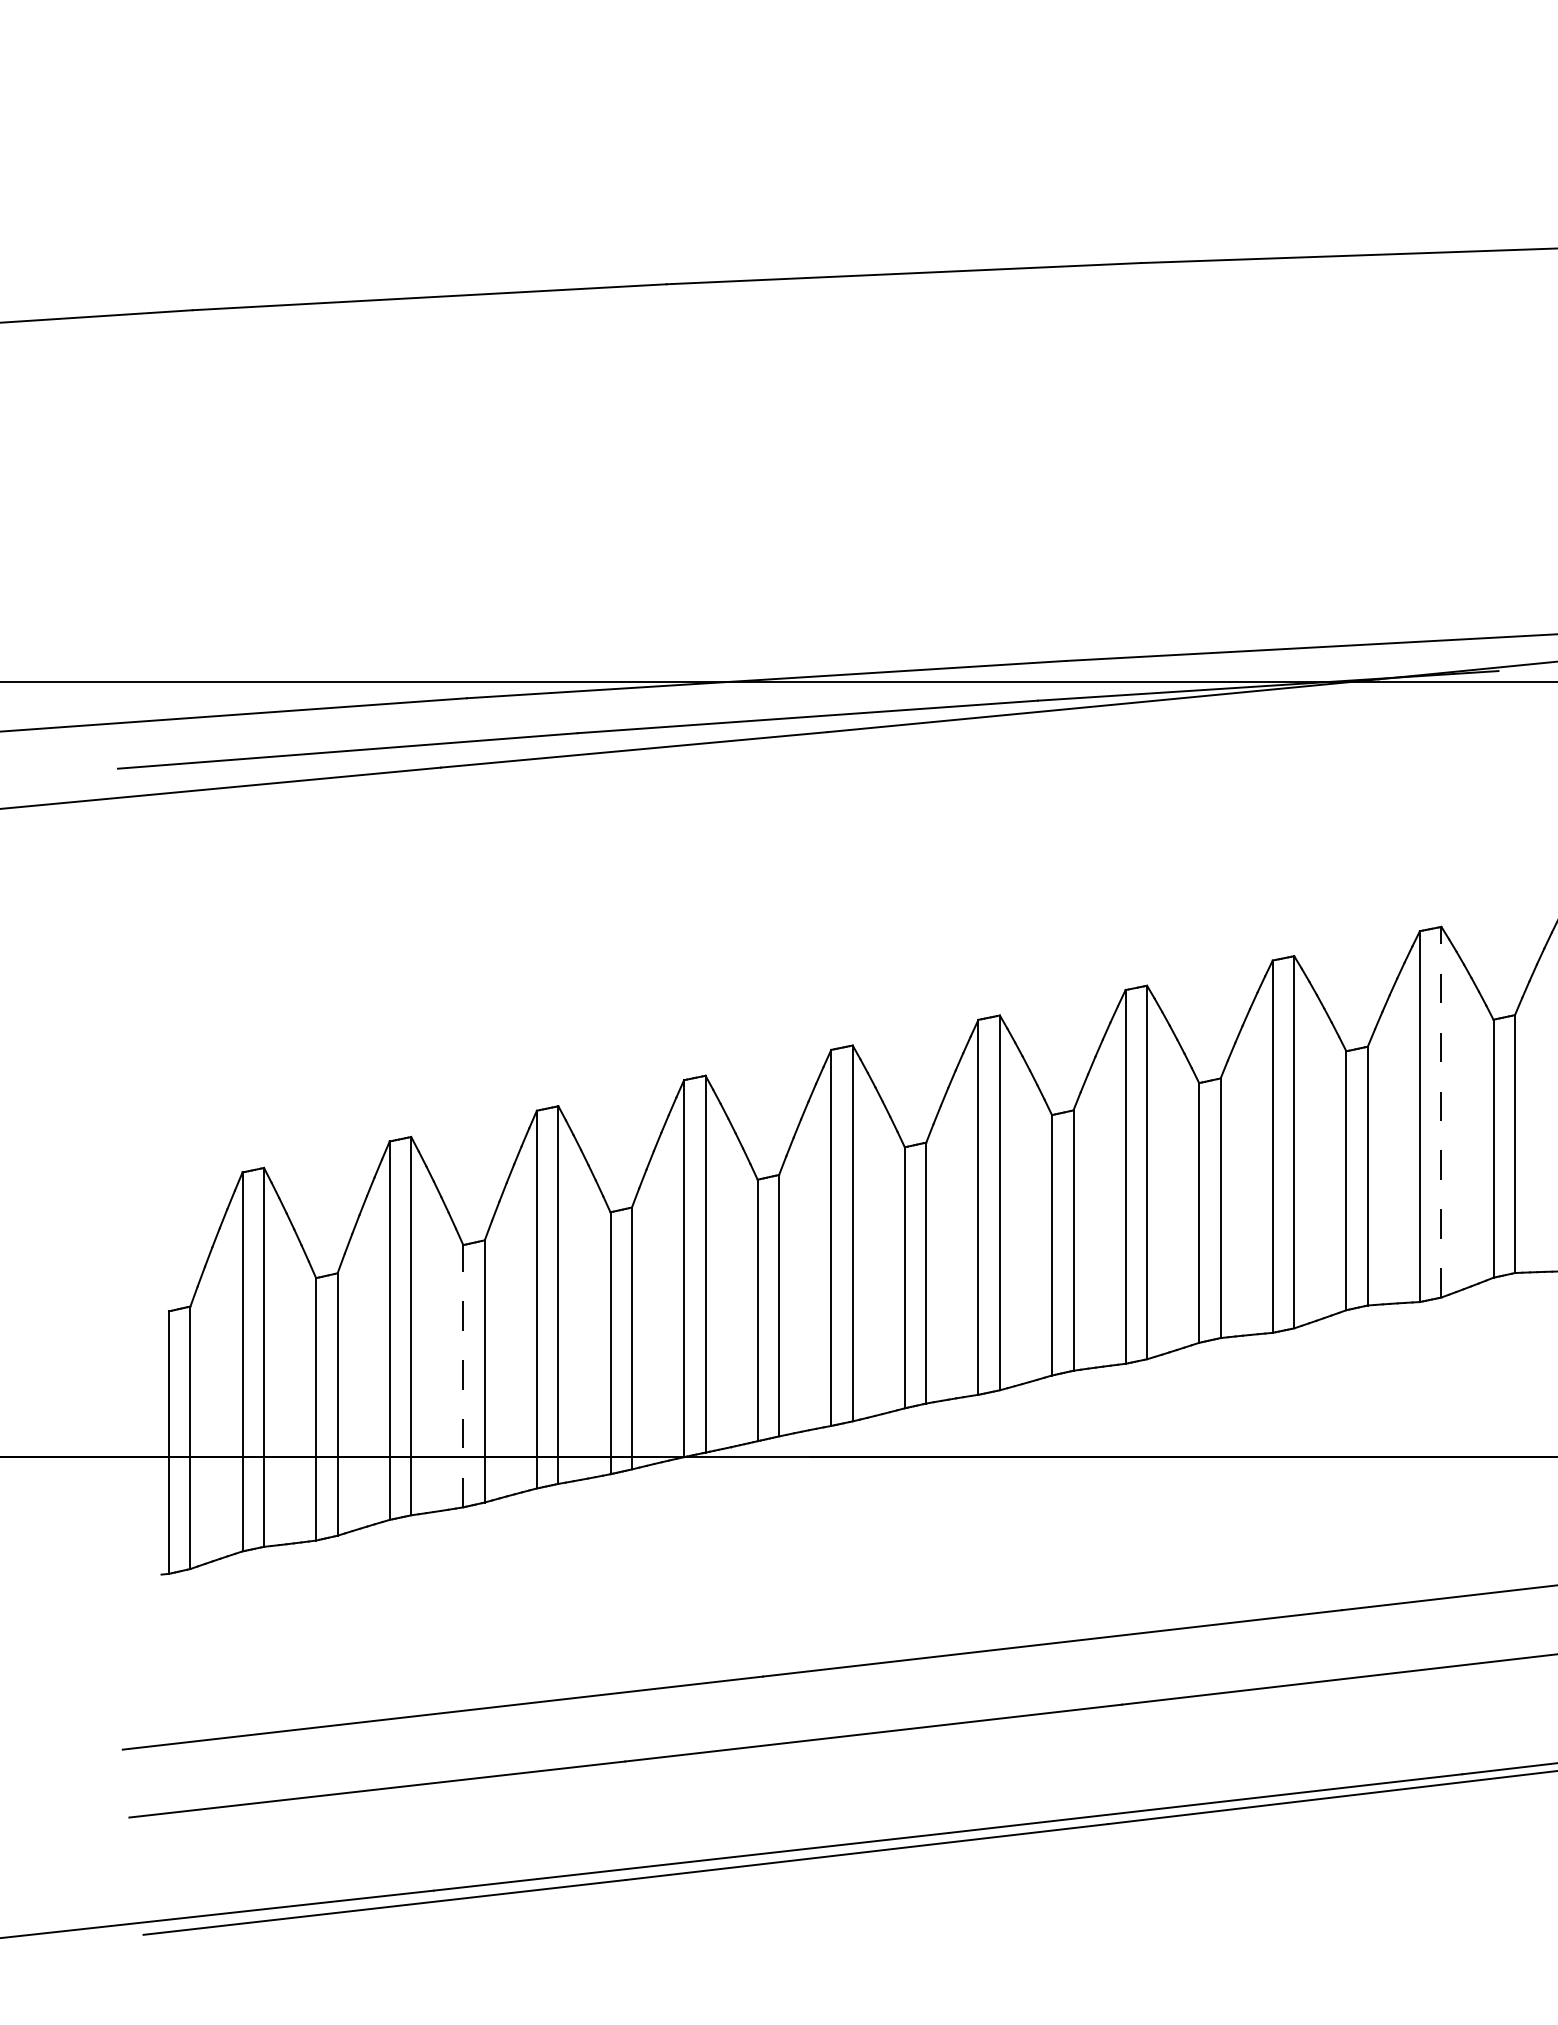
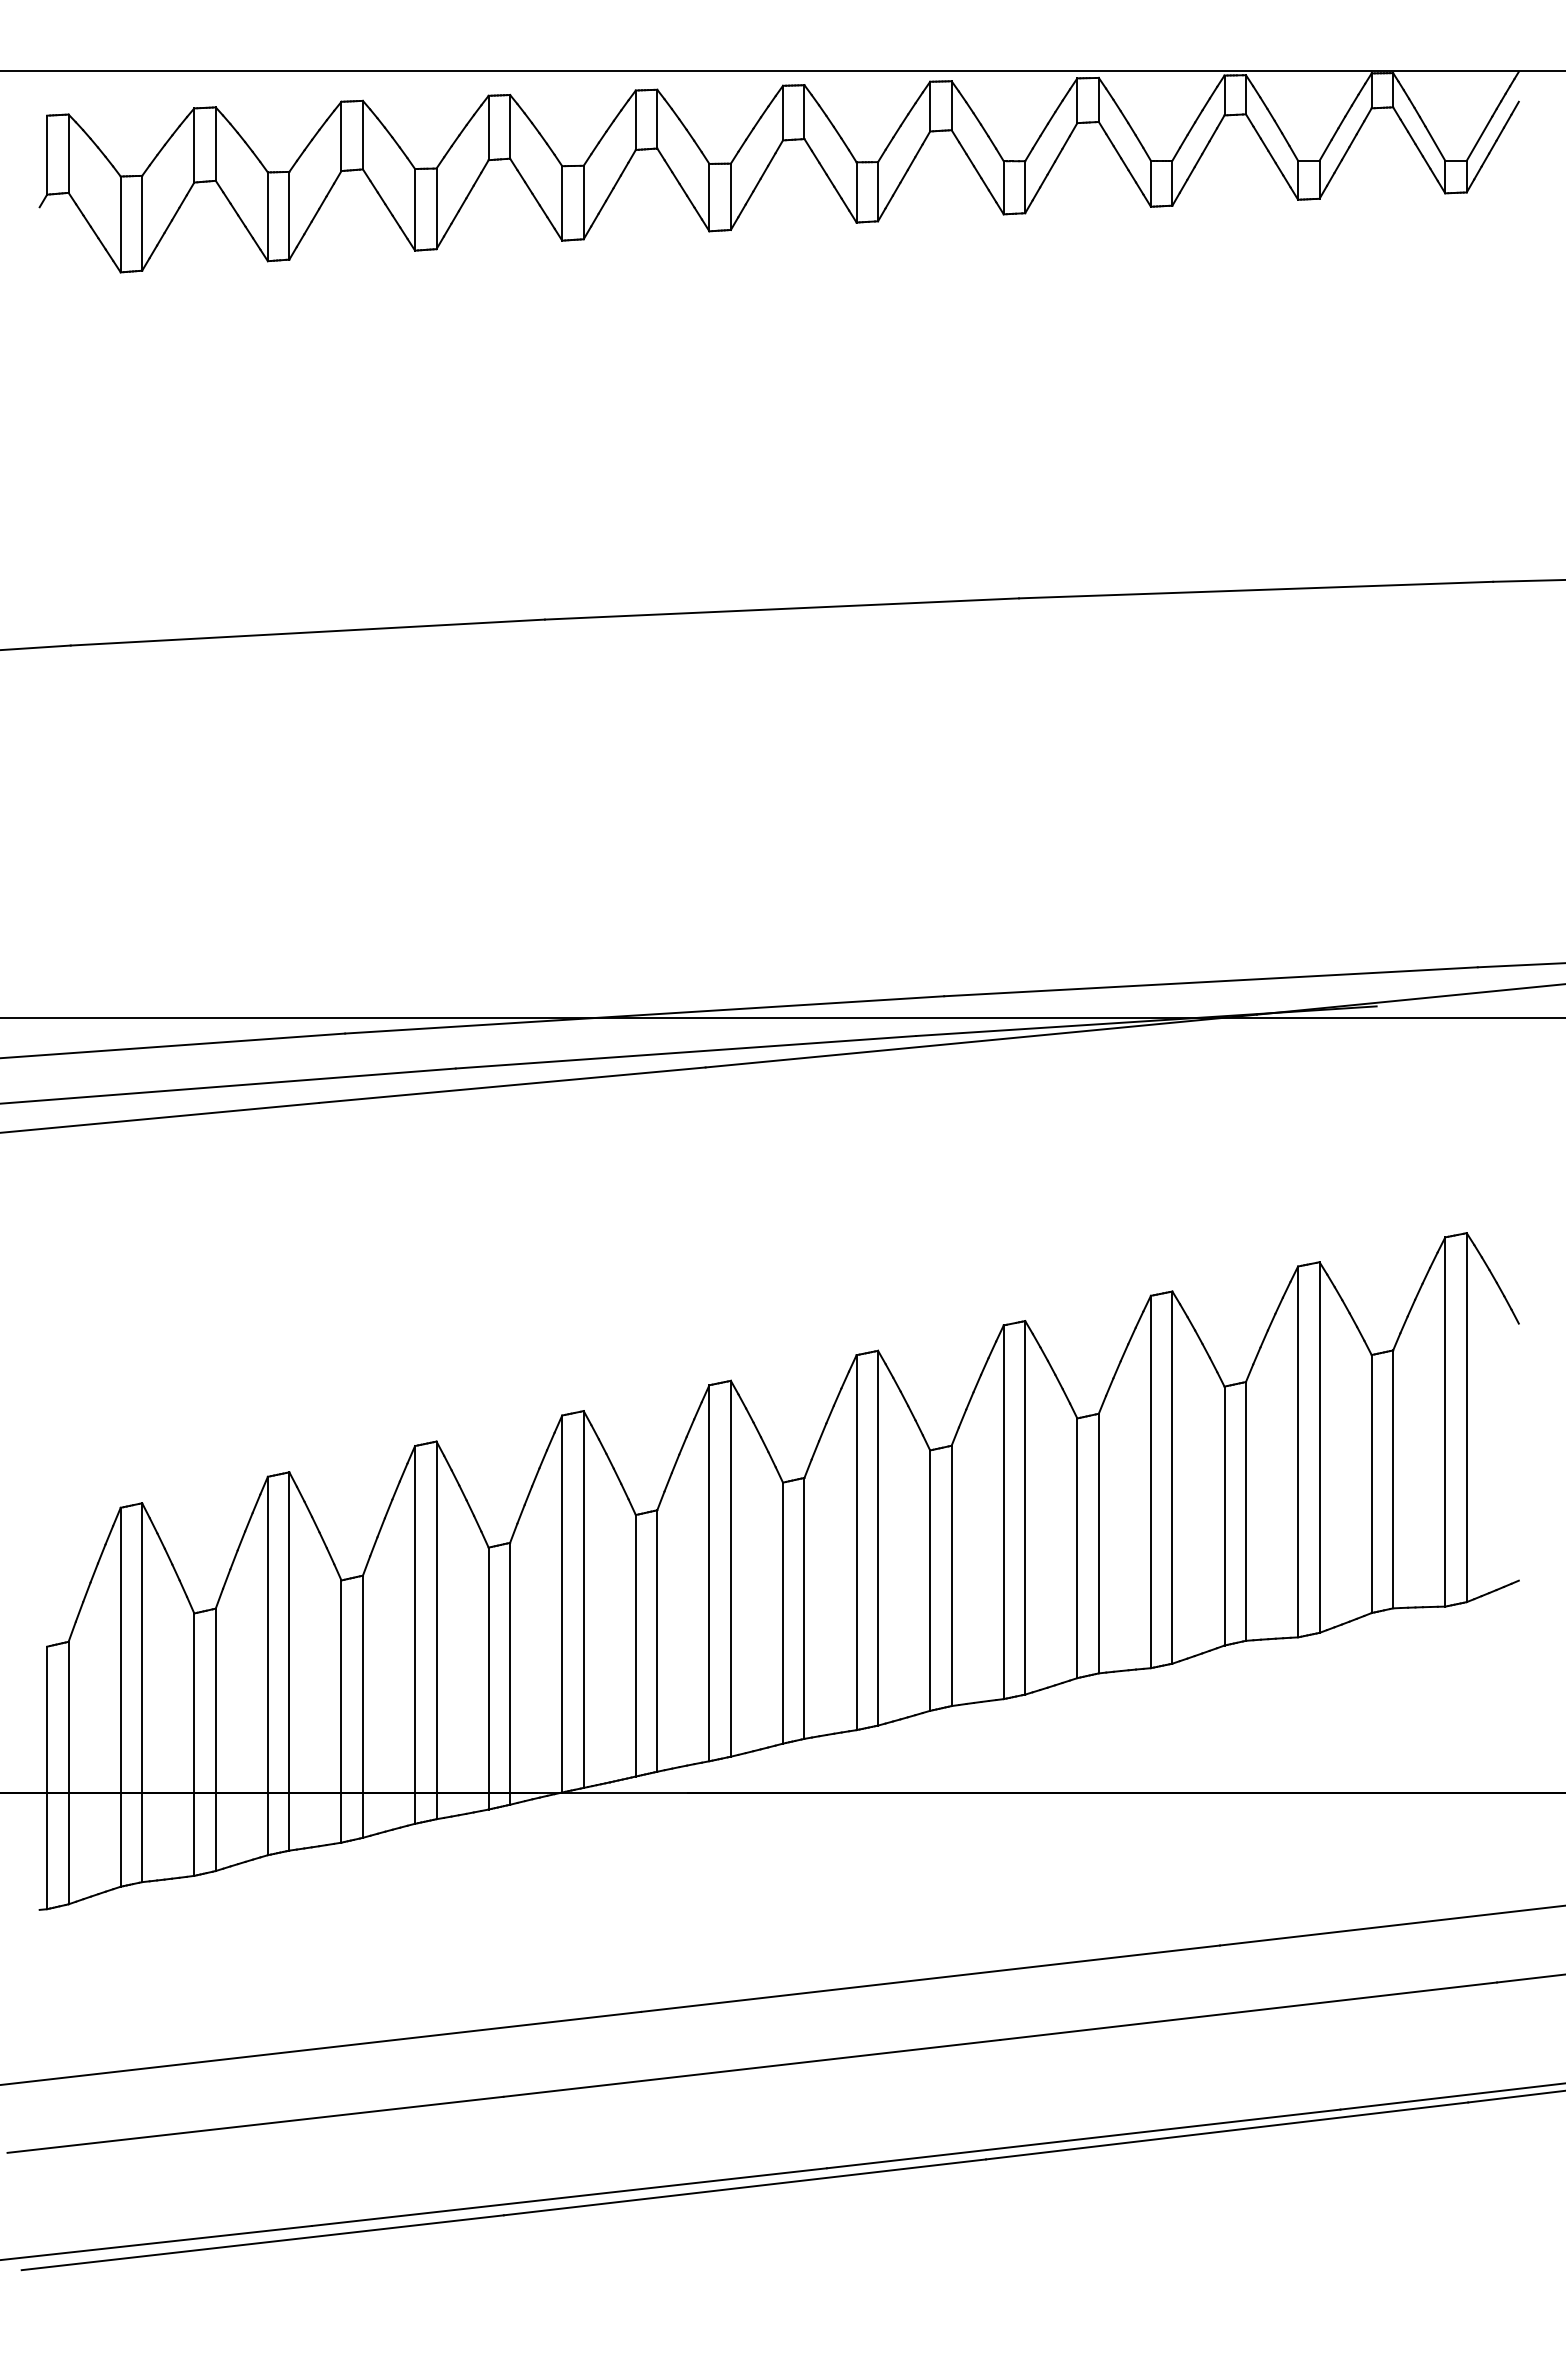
line: (1441, 1112) -> (1319, 1447), dashed -> solid
line: (463, 1376) -> (341, 1711), dashed -> solid

